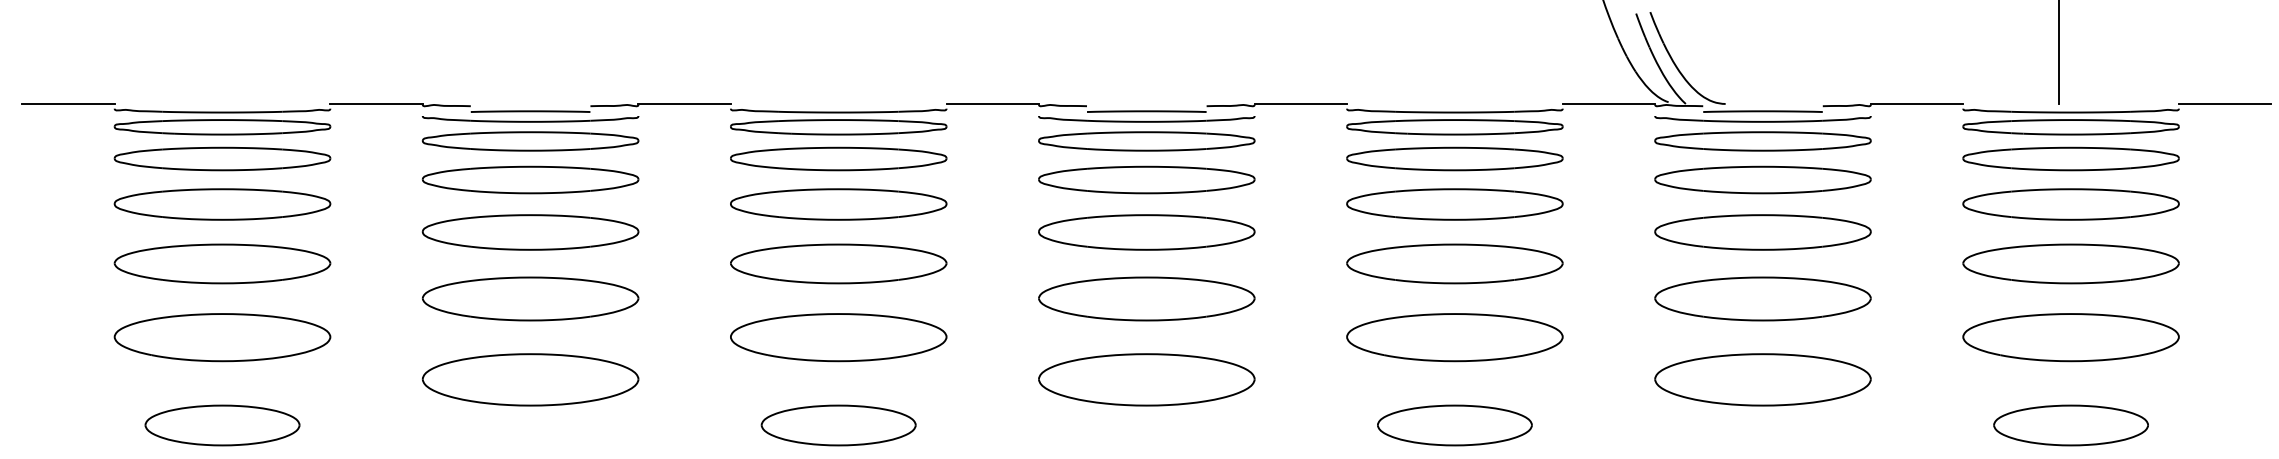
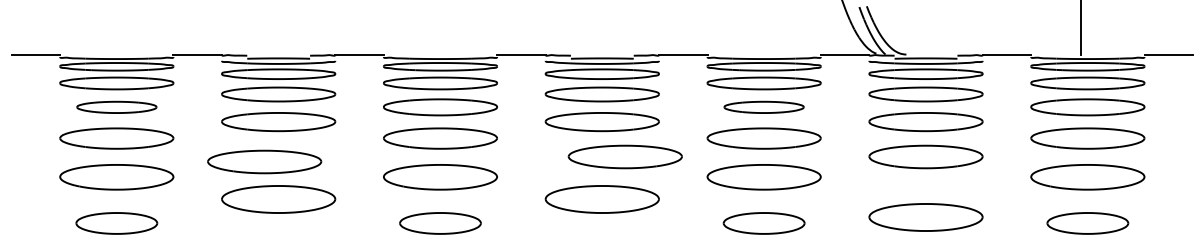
part: (221, 204) -> (116, 107), size x0.7
part: (1453, 204) -> (763, 107), size x0.7
part: (530, 298) -> (264, 161), moved
part: (1145, 298) -> (624, 156), moved
part: (1762, 379) -> (925, 217), moved

